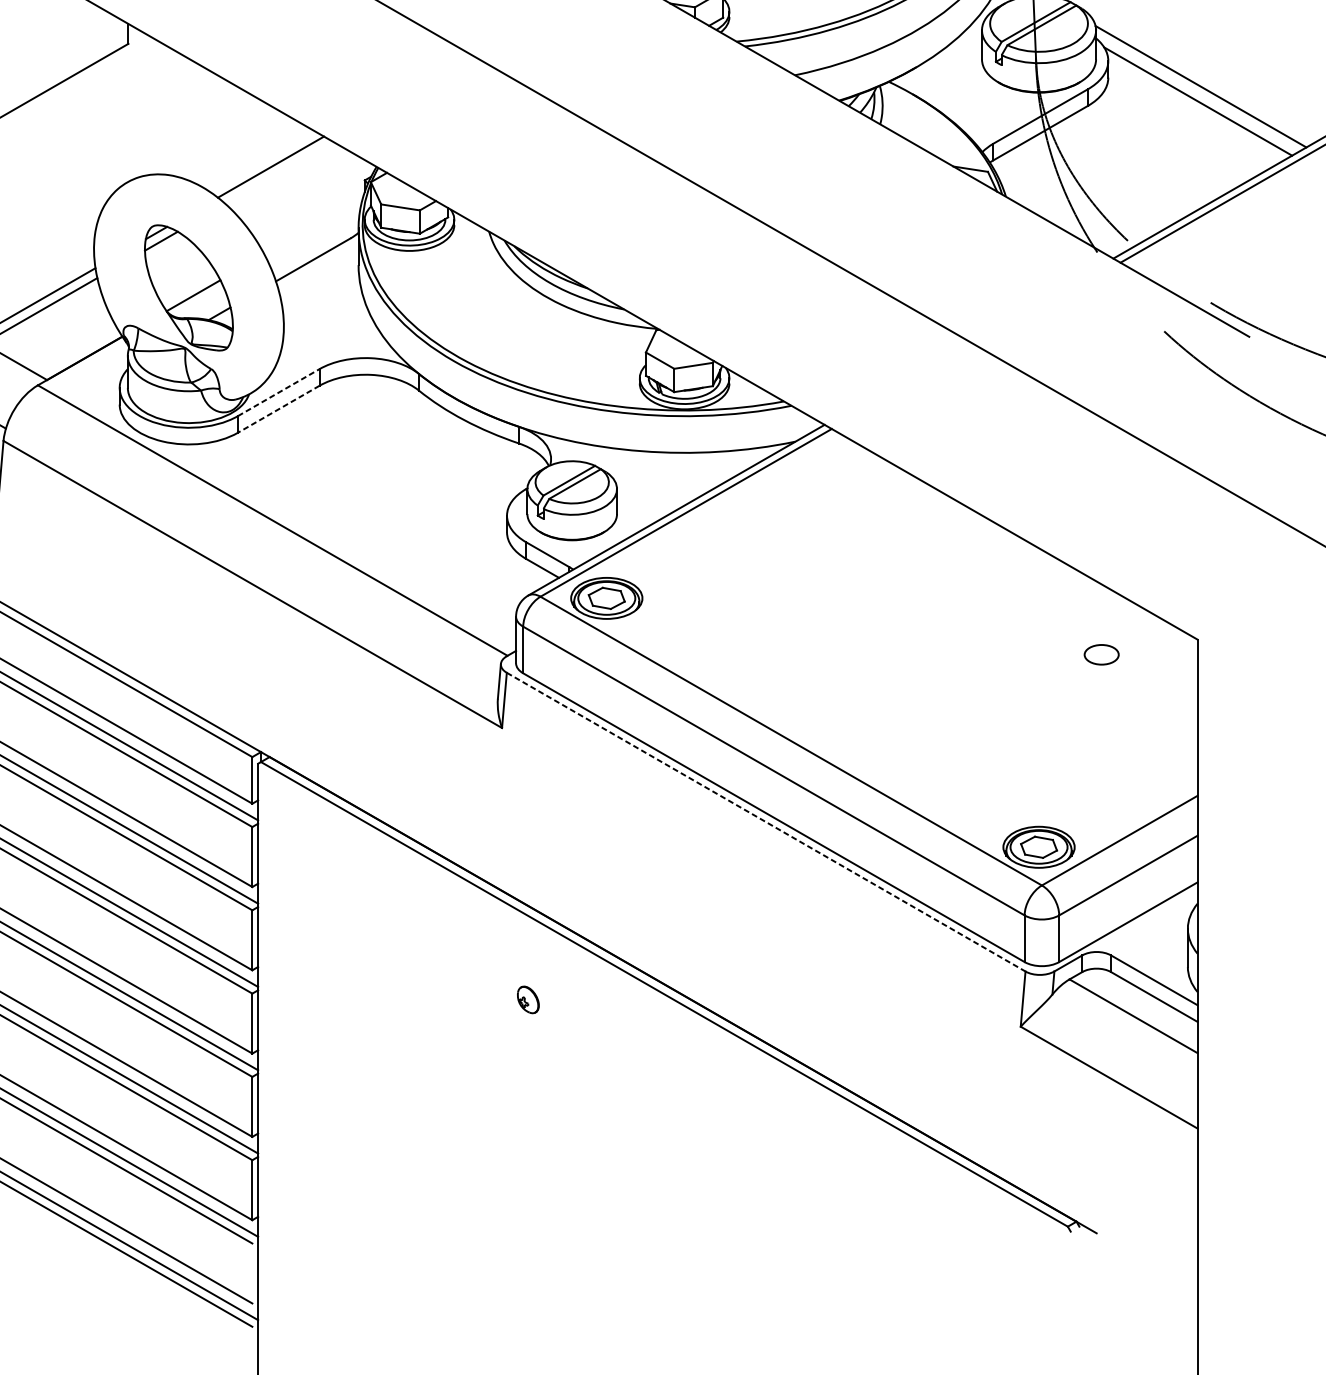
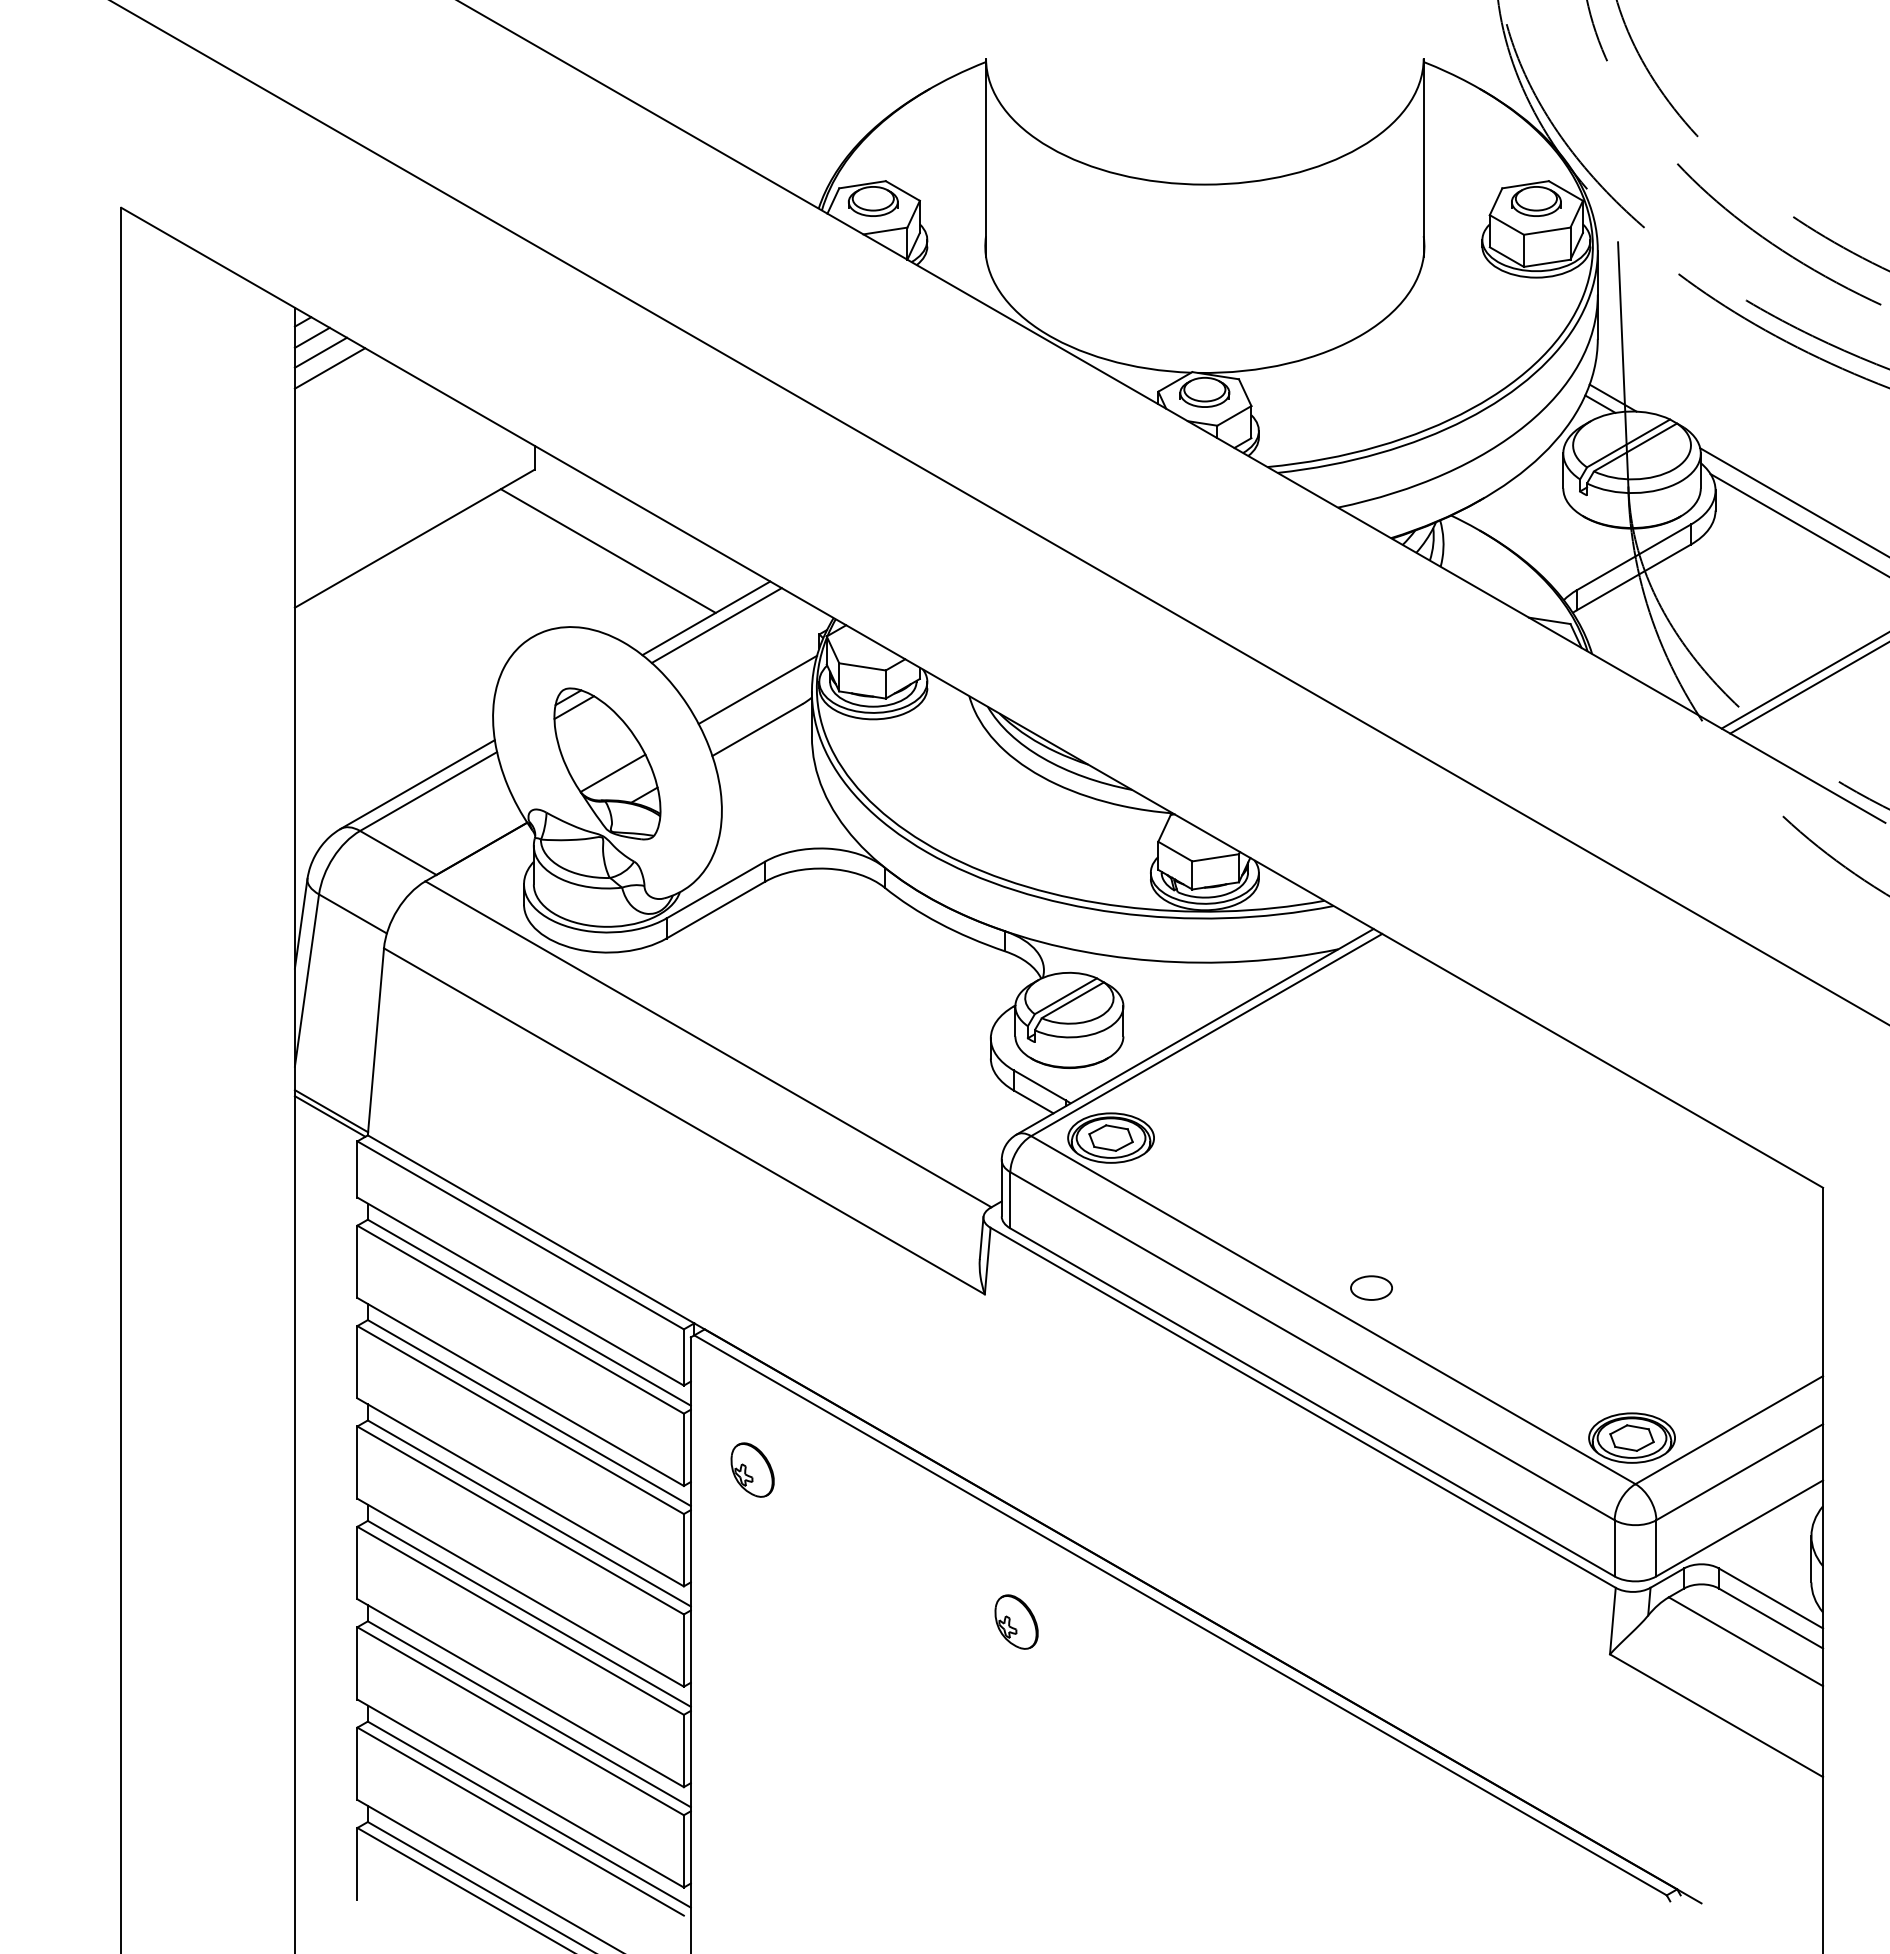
line: (188, 110) -> (607, 550), added
line: (279, 173) -> (716, 625), added
line: (313, 226) -> (757, 689), added
line: (278, 392) -> (715, 890), dashed -> solid
line: (278, 409) -> (715, 910), dashed -> solid
part: (1101, 654) -> (1371, 1287), moved
line: (766, 821) -> (1303, 1407), dashed -> solid
part: (309, 873) -> (752, 1469), added
part: (528, 999) -> (1016, 1621), size x1.67

